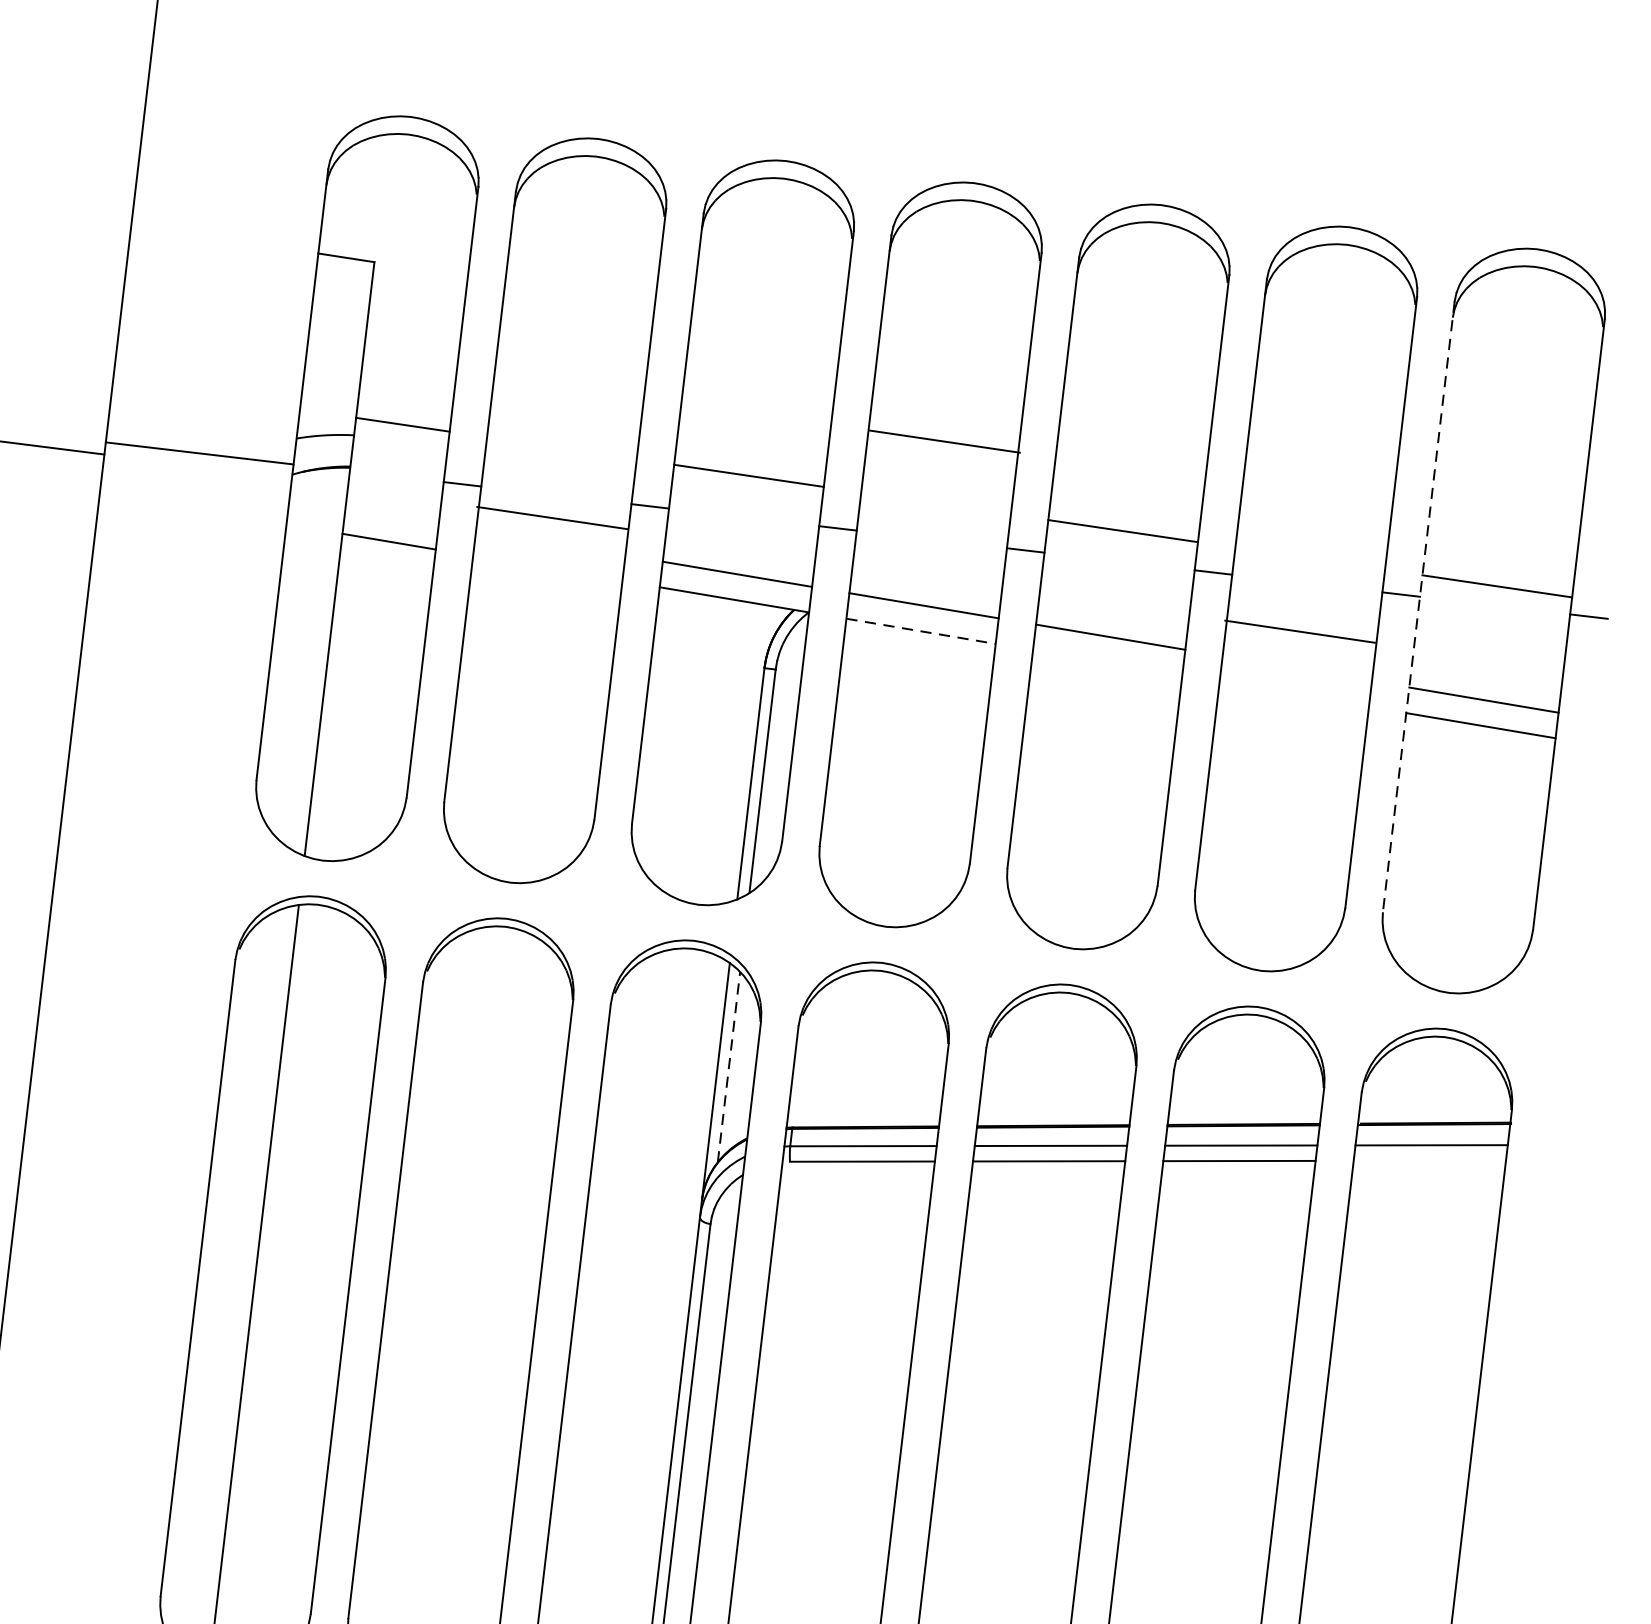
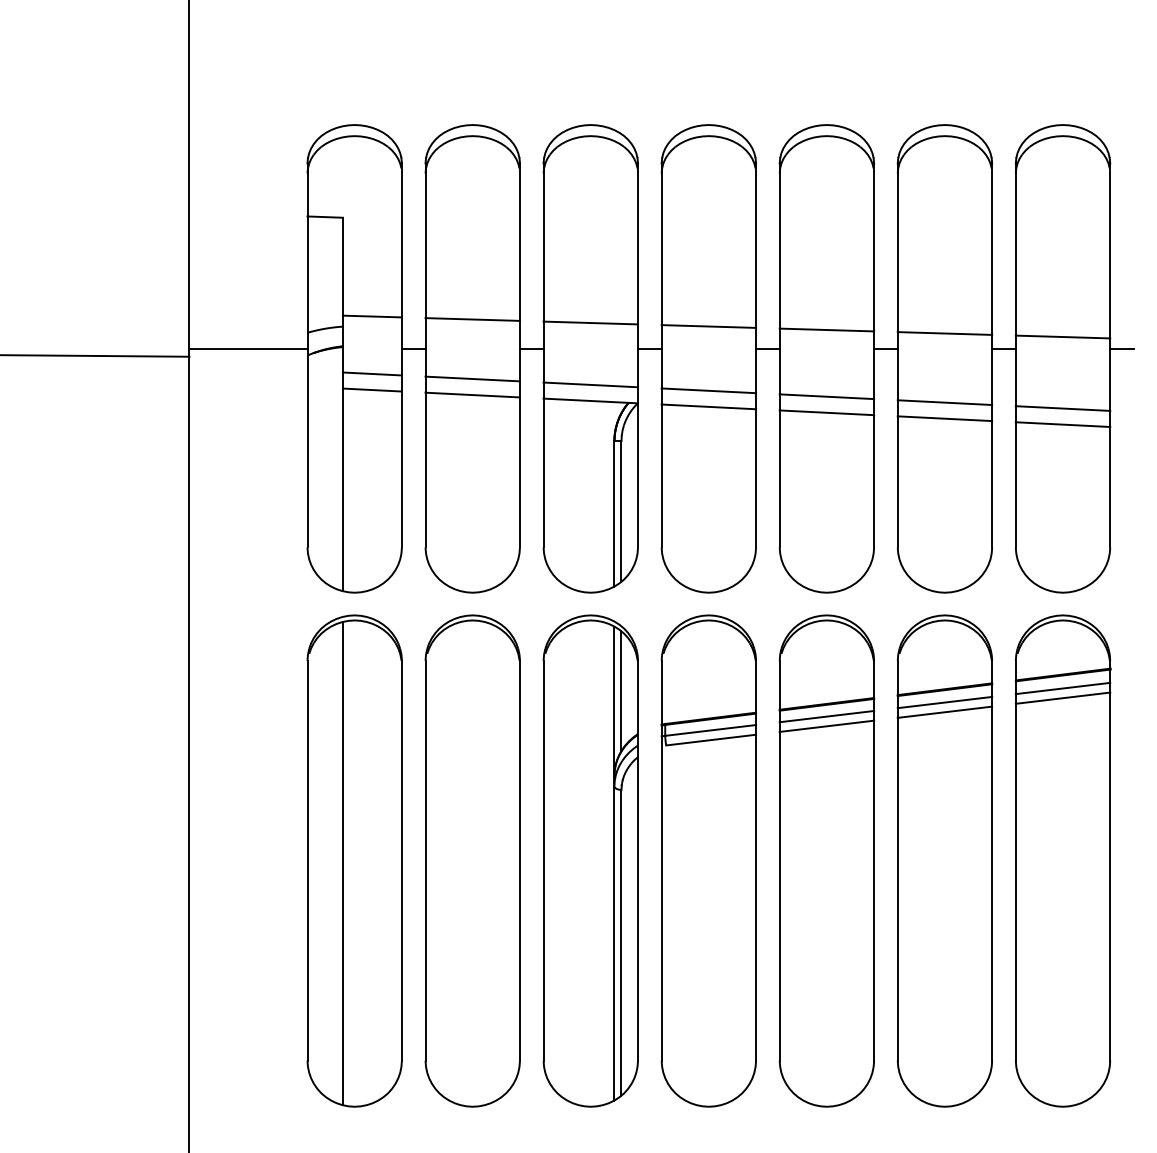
line: (944, 441) -> (708, 326), moved
line: (390, 515) -> (371, 373), added
line: (551, 517) -> (472, 319), moved
line: (550, 542) -> (472, 378), added
line: (547, 567) -> (472, 394), added
line: (1418, 606) -> (1015, 355), dashed -> solid
line: (922, 630) -> (709, 406), dashed -> solid
line: (1299, 631) -> (944, 333), moved
line: (1107, 662) -> (826, 412), added
line: (1296, 668) -> (944, 402), added
line: (1293, 693) -> (944, 418), added
line: (728, 1067) -> (621, 691), dashed -> solid
line: (1429, 1159) -> (1062, 697), added

